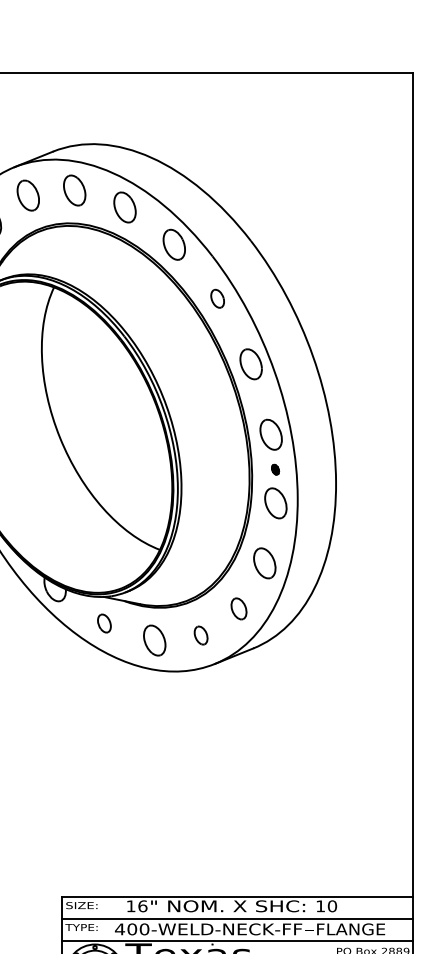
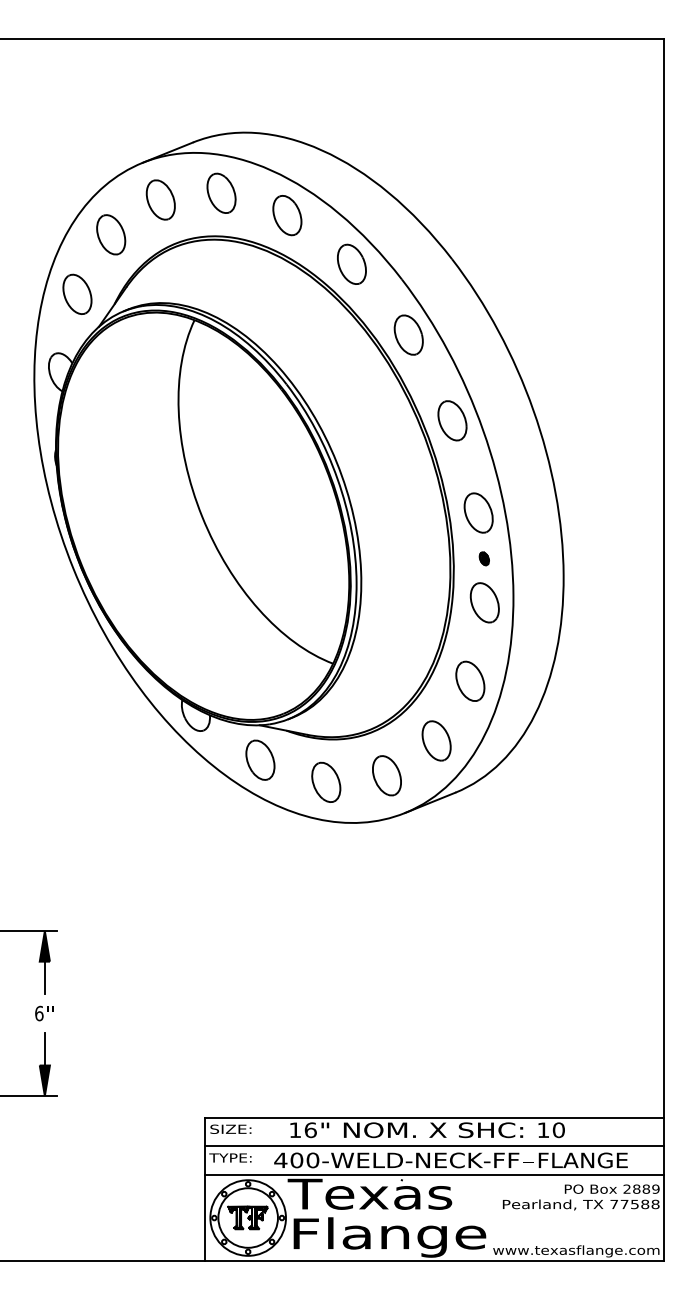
part: (217, 298) -> (408, 334), size x1.67
part: (238, 608) -> (436, 740), size x1.43
part: (104, 623) -> (260, 759), size x1.67
part: (200, 635) -> (386, 775), size x1.67

